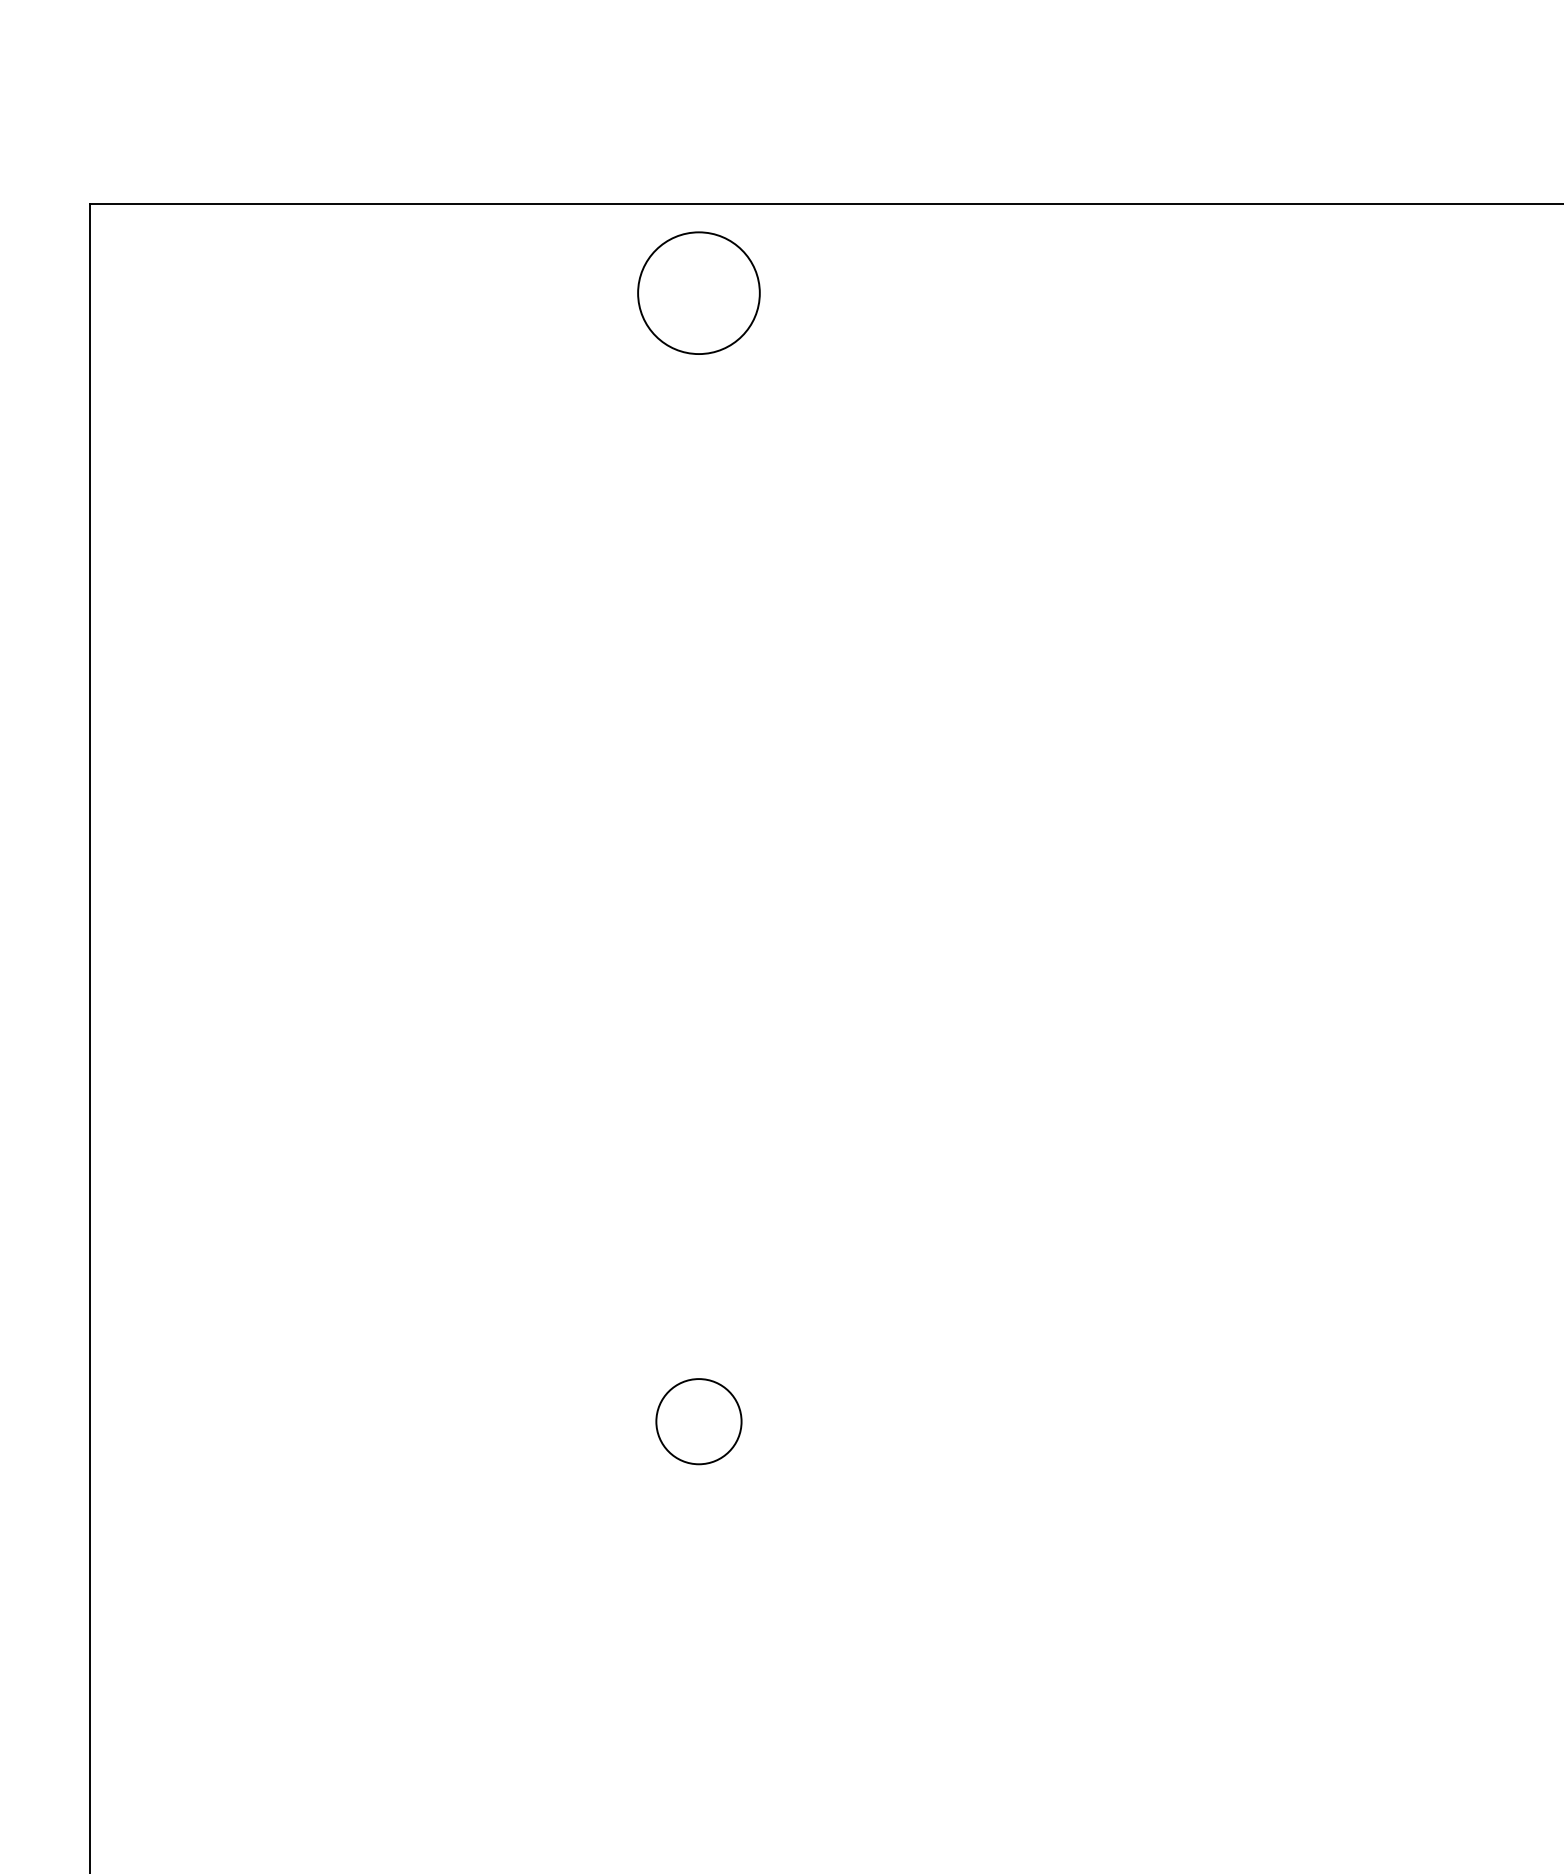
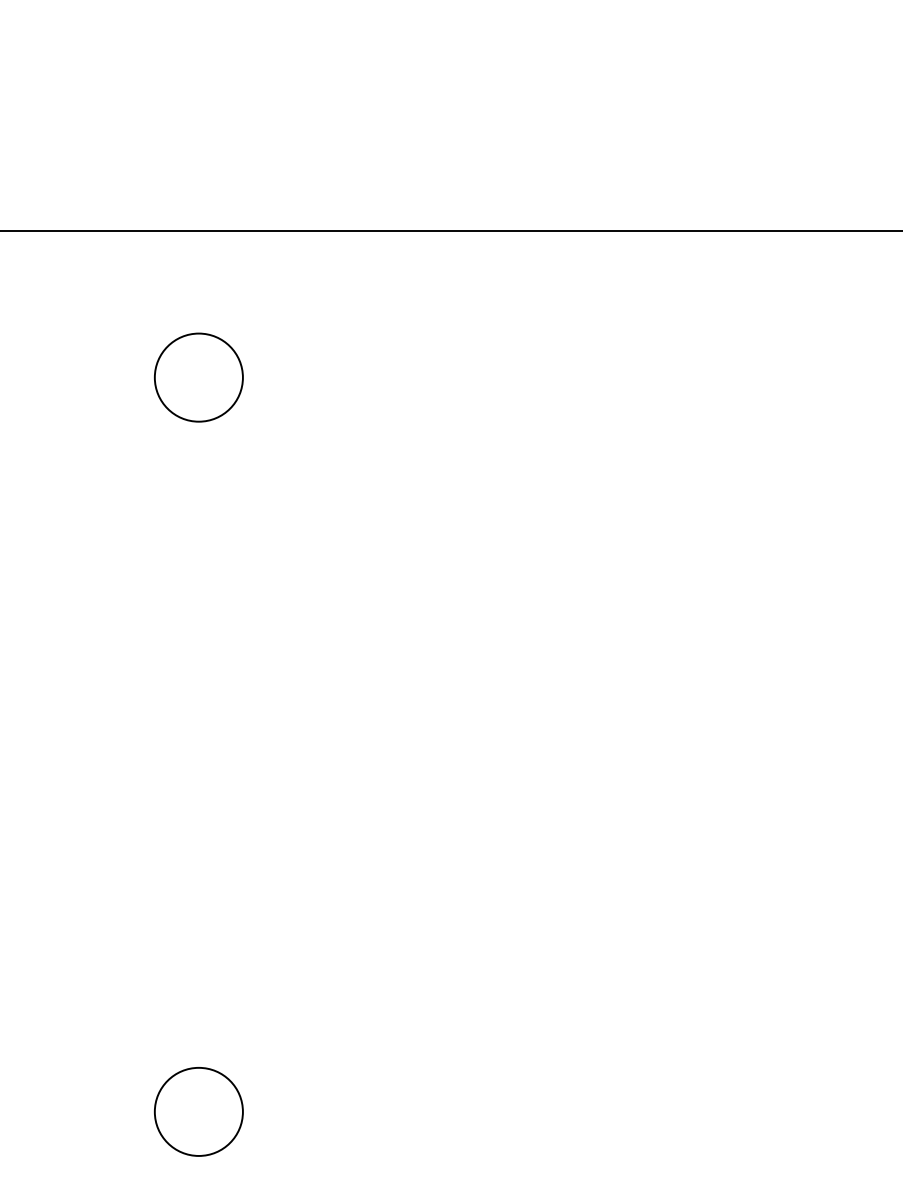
circle: (698, 292) -> (198, 377), moved
circle: (698, 1421) -> (198, 1111), size x1.43

